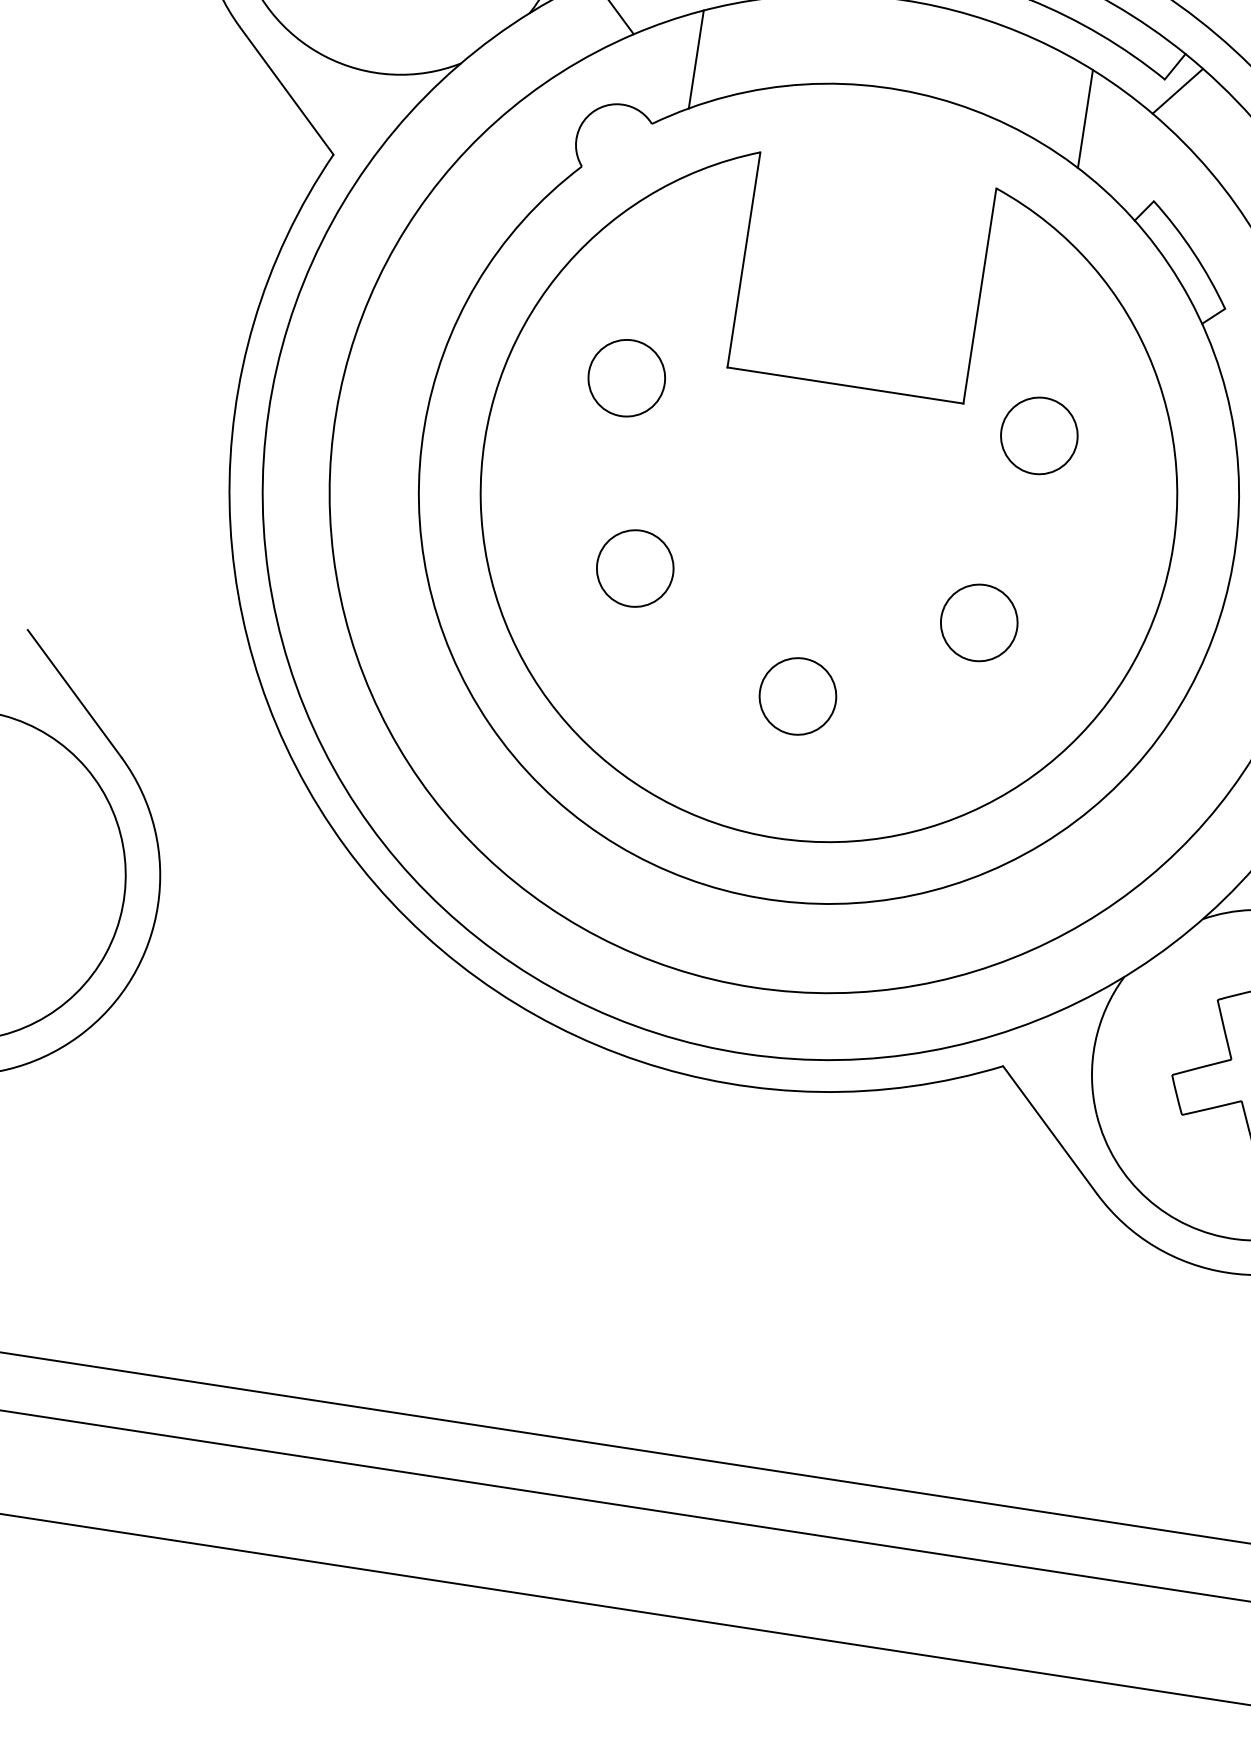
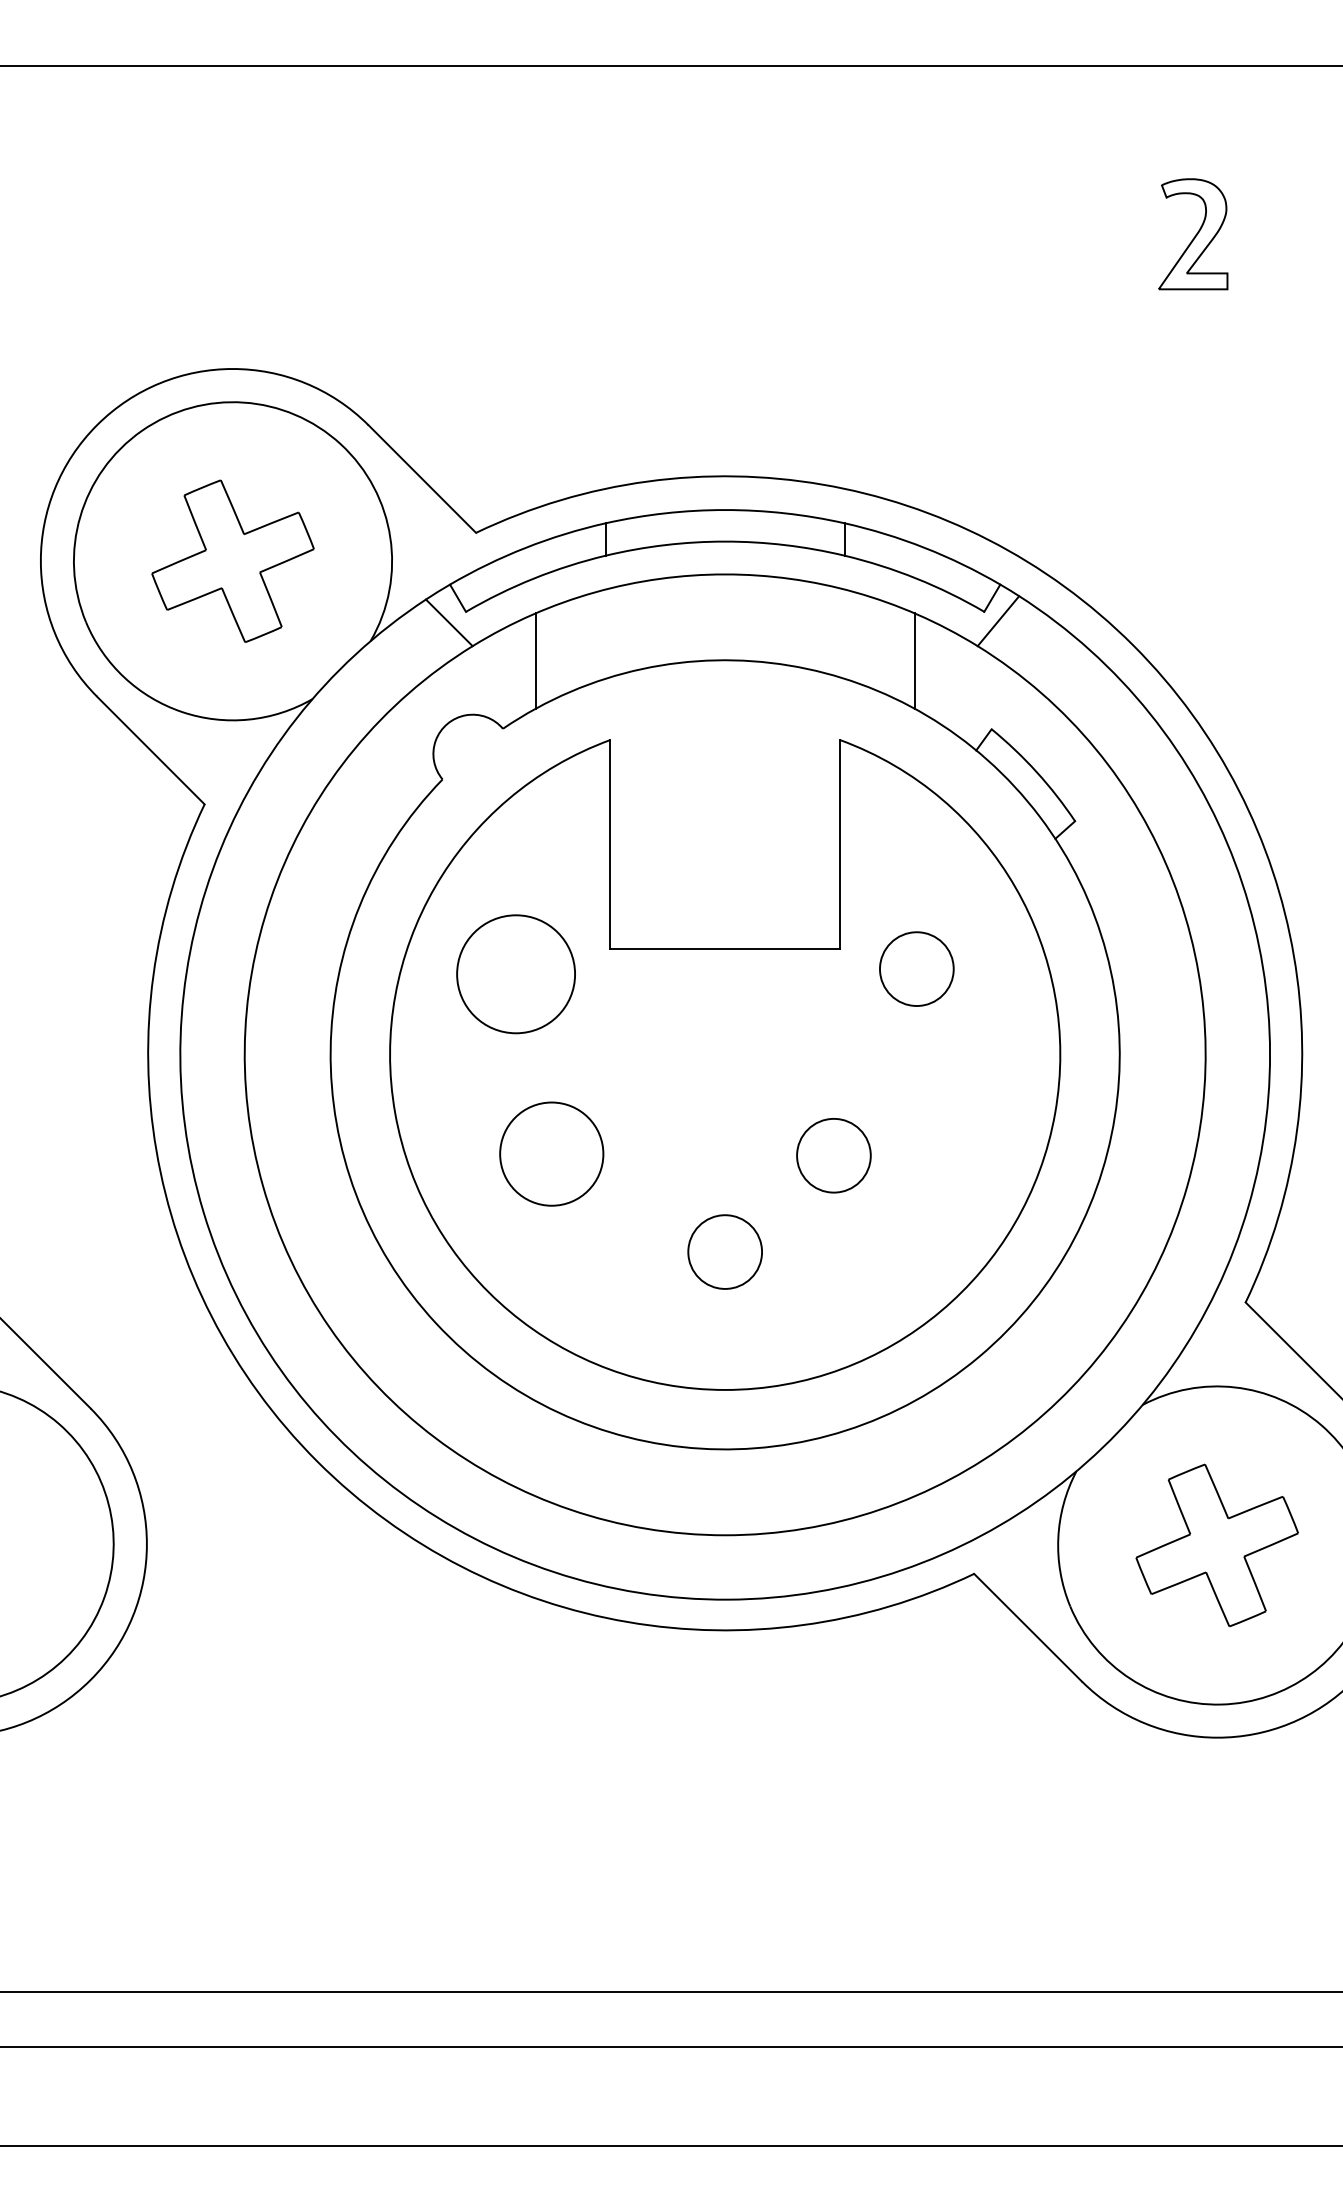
circle: (626, 378) -> (515, 974), size x1.6
circle: (635, 567) -> (551, 1153), size x1.4
circle: (978, 622) -> (833, 1155), moved

